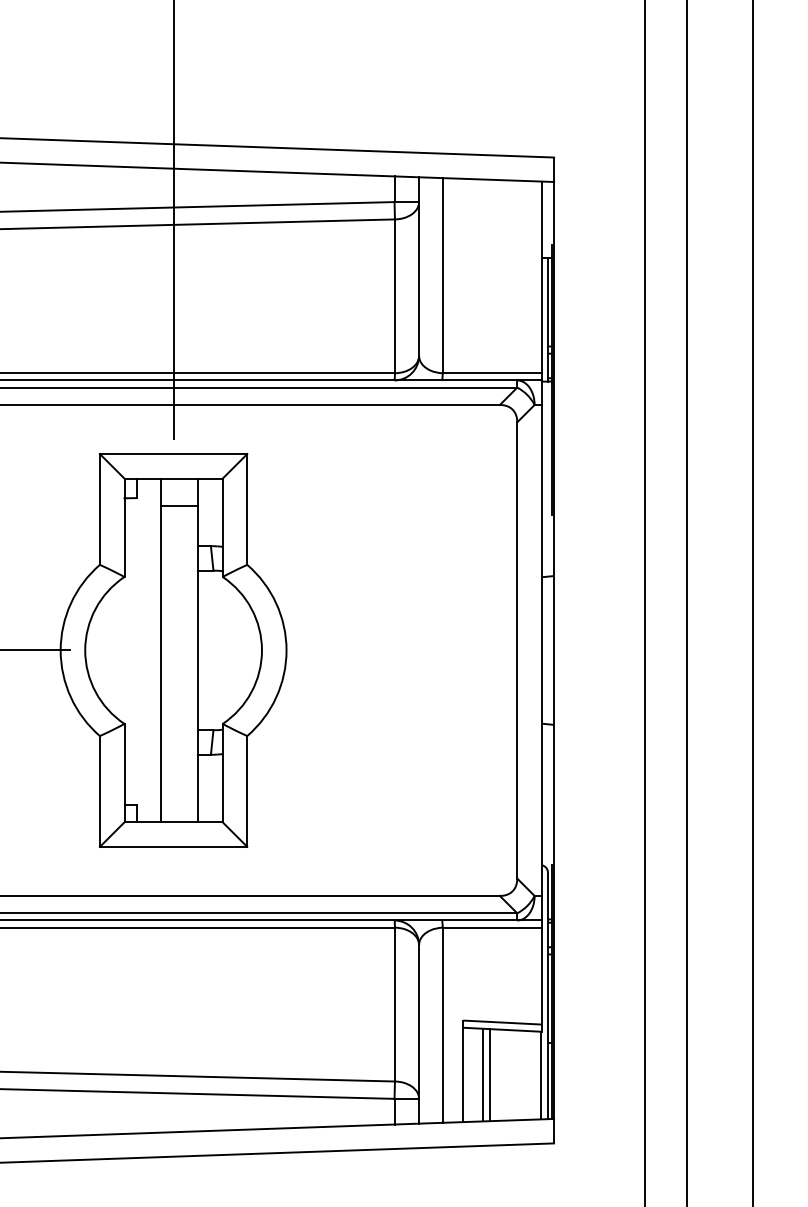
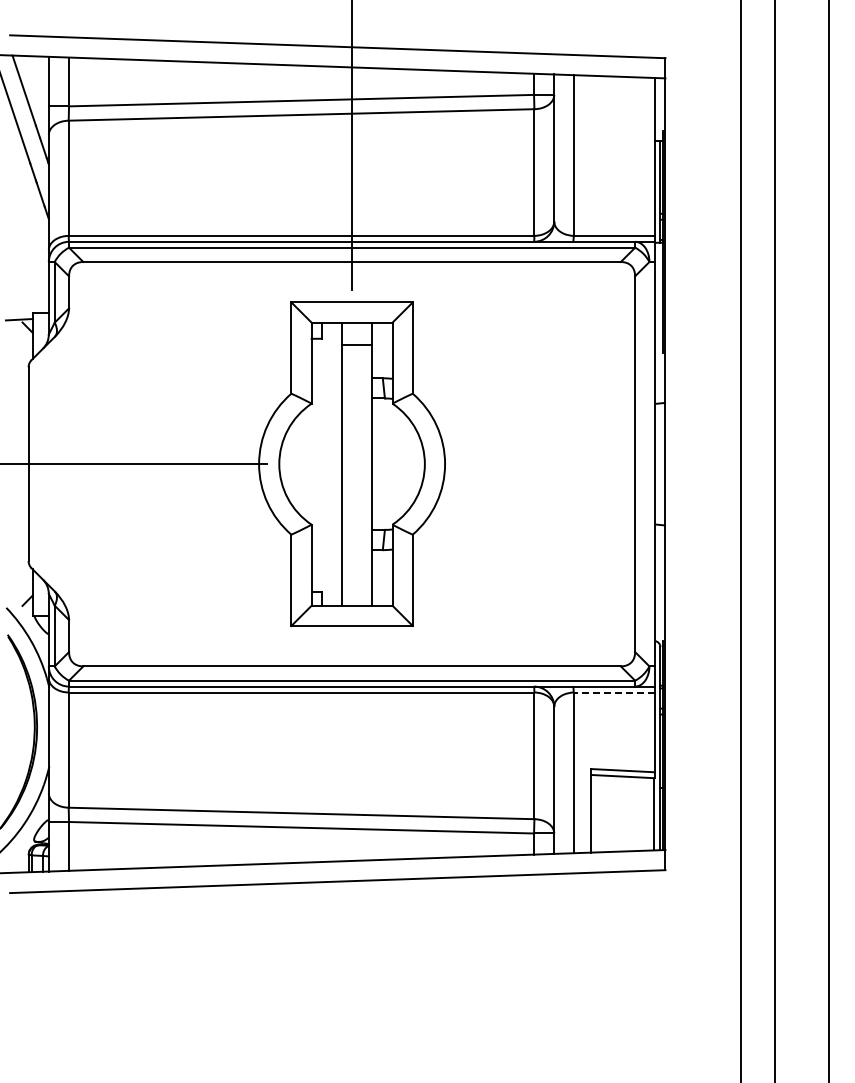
line: (492, 927) -> (614, 692), solid -> dashed
line: (482, 1074) -> (606, 813), removed
line: (489, 1074) -> (612, 813), removed

